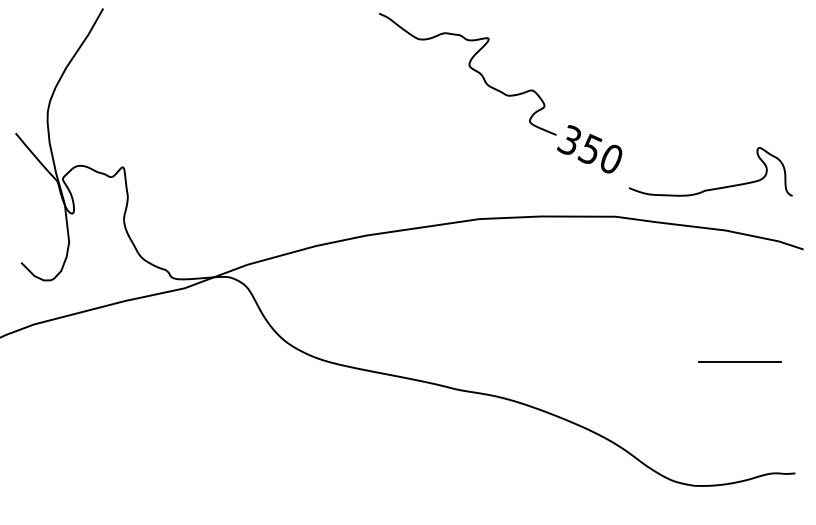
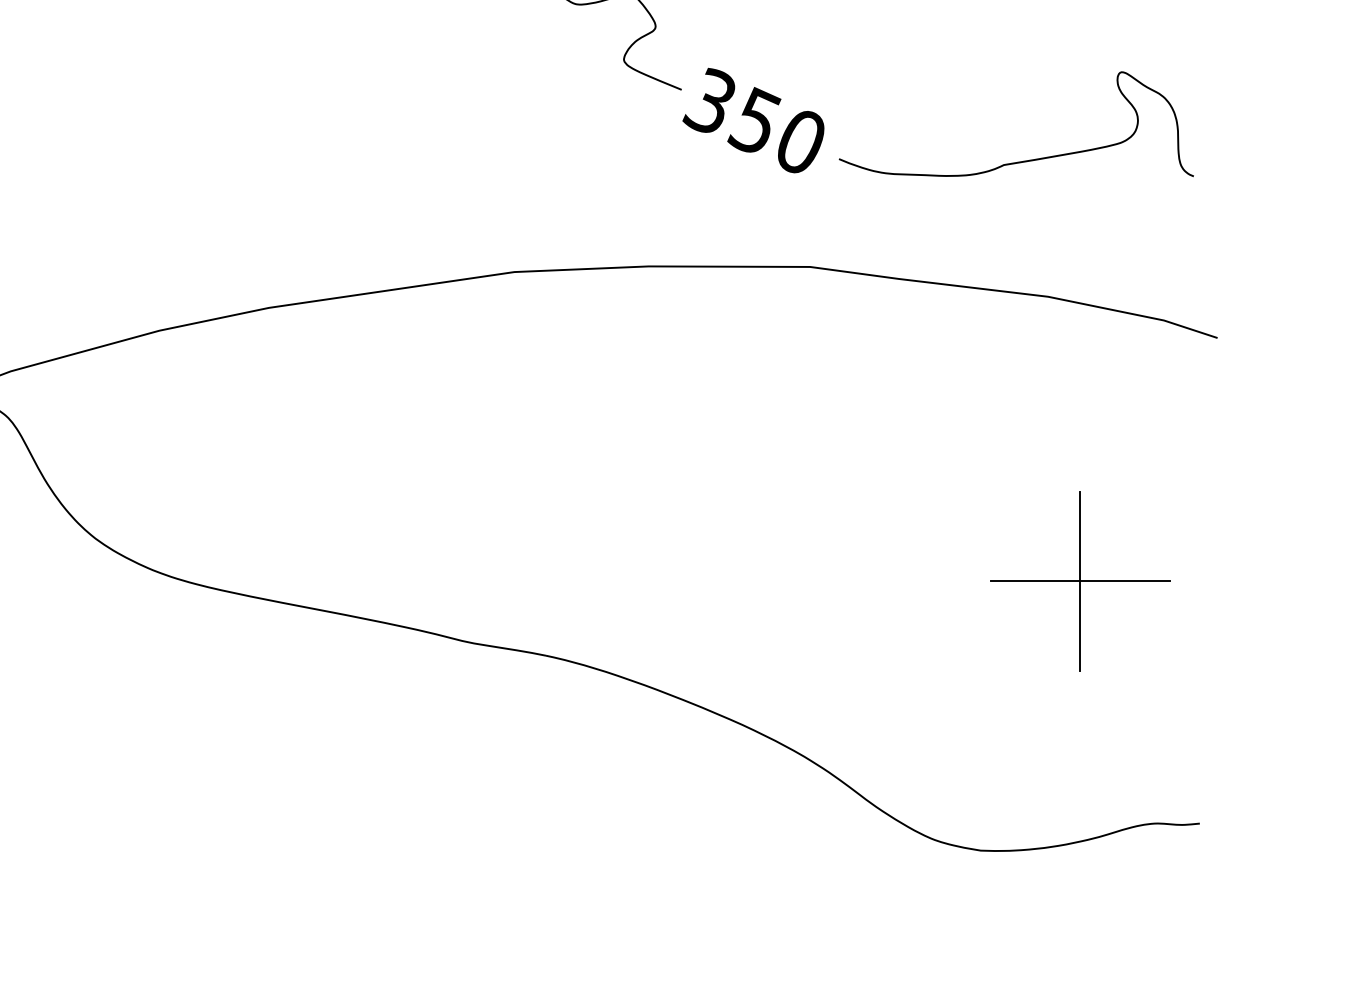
curve: (710, 188) -> (1015, 160), moved
line: (740, 361) -> (1080, 580), added

